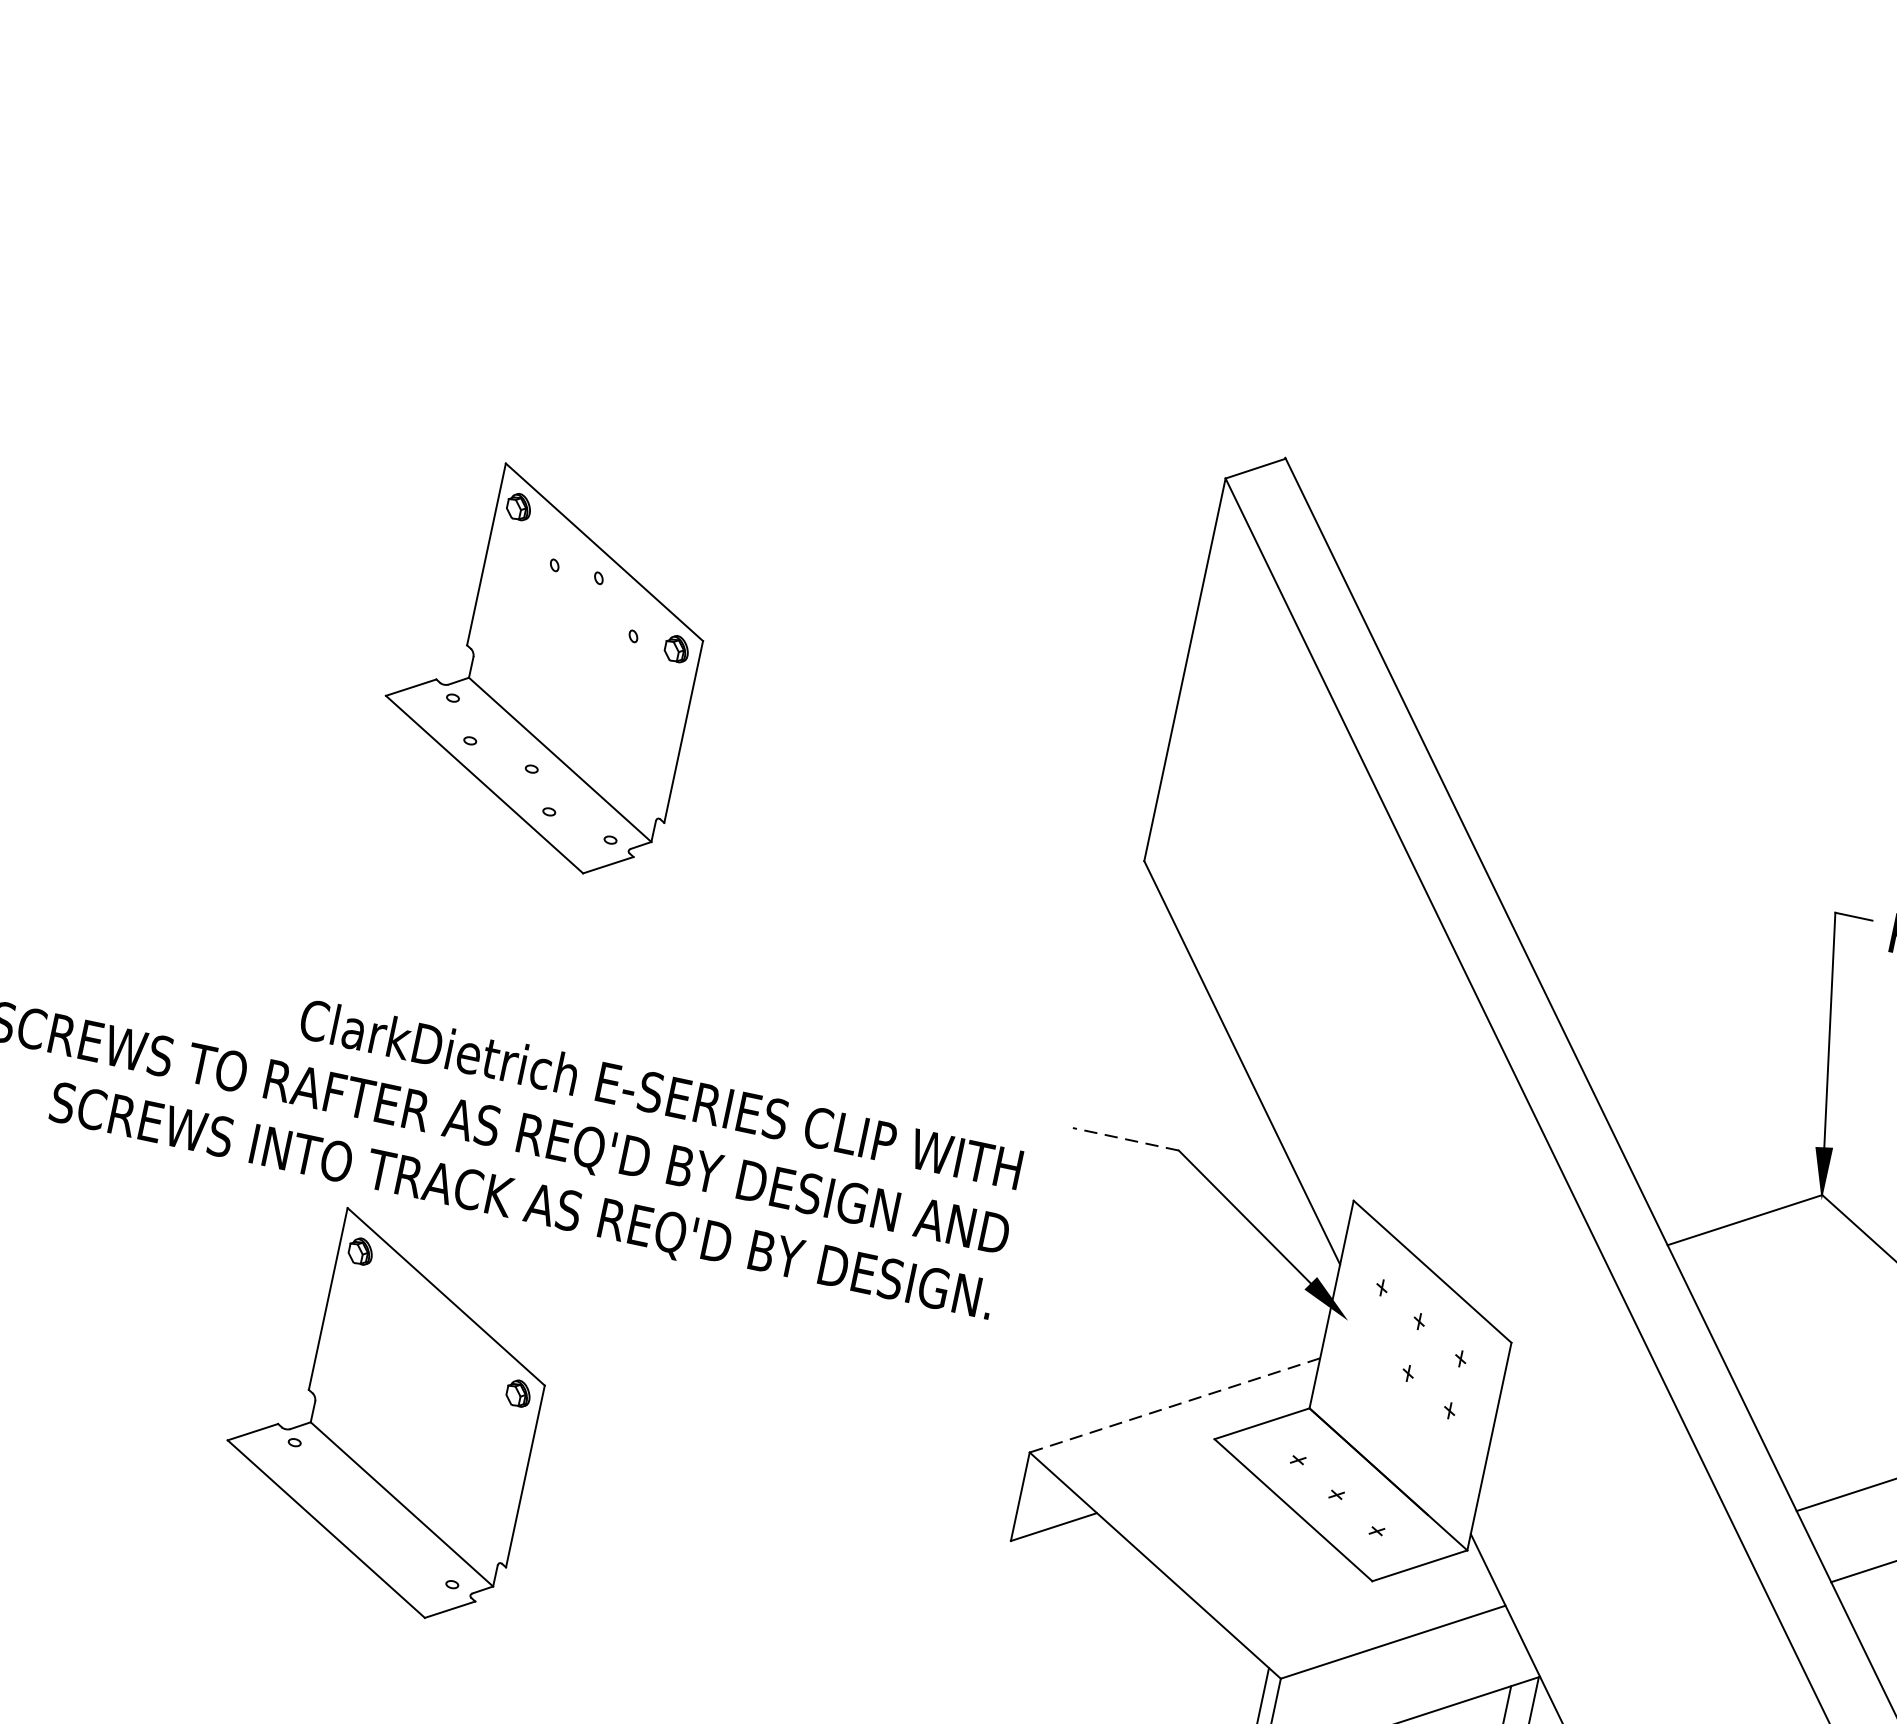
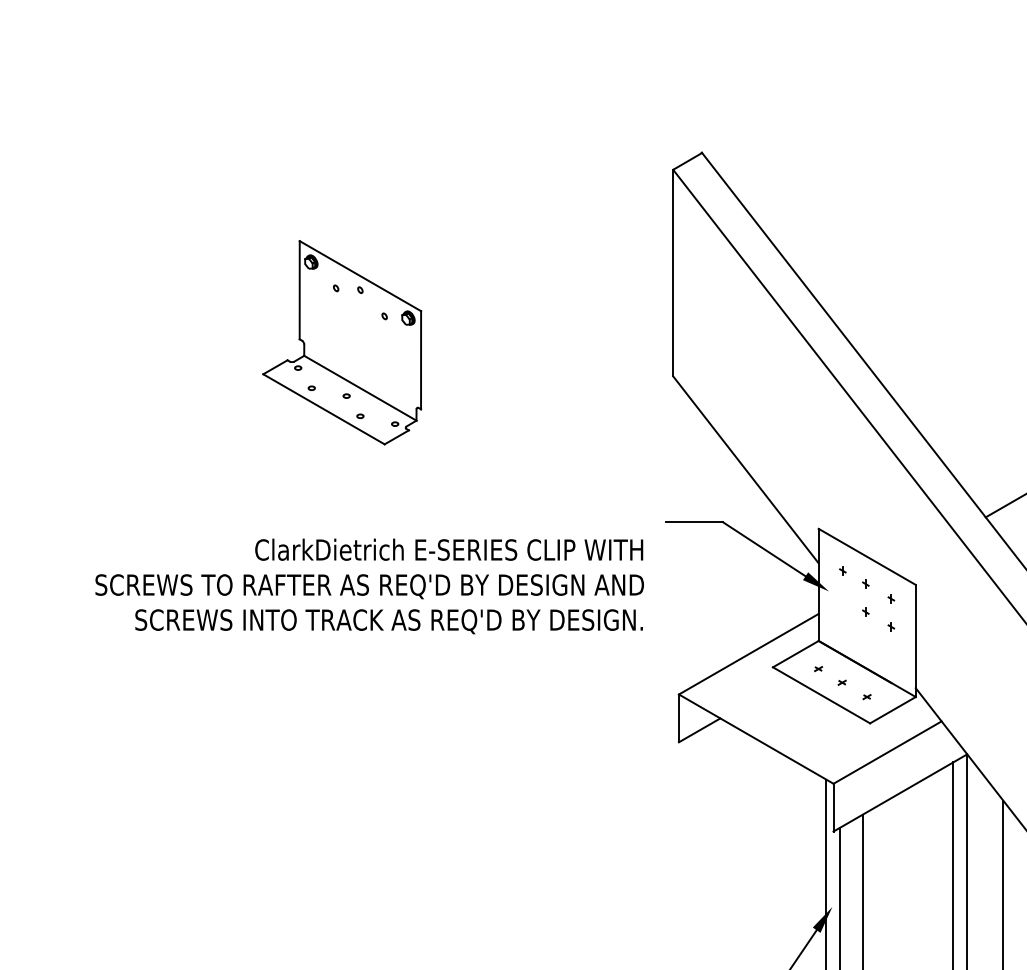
line: (1126, 1140) -> (694, 522), dashed -> solid
line: (1174, 1405) -> (748, 654), dashed -> solid
part: (386, 1412) -> (342, 744), removed

